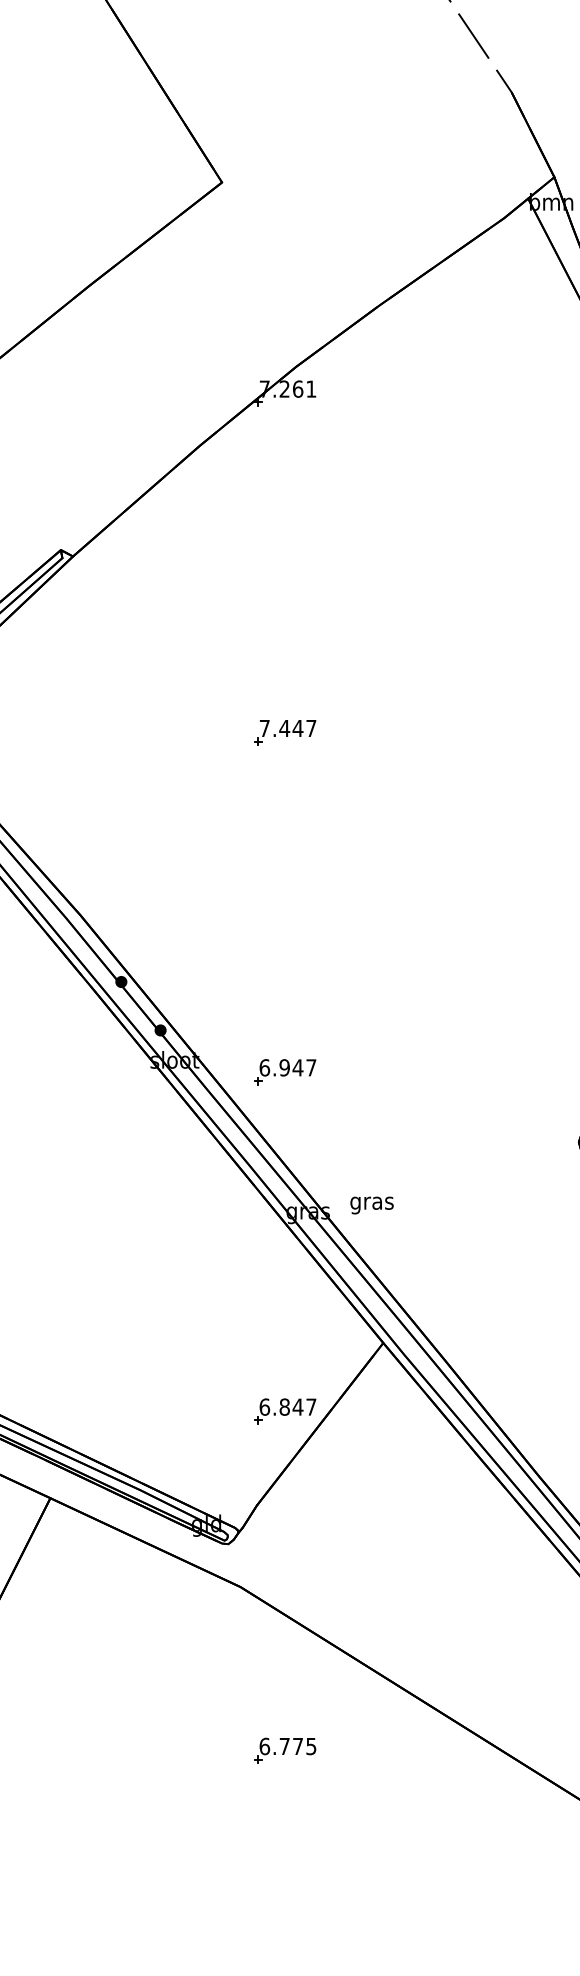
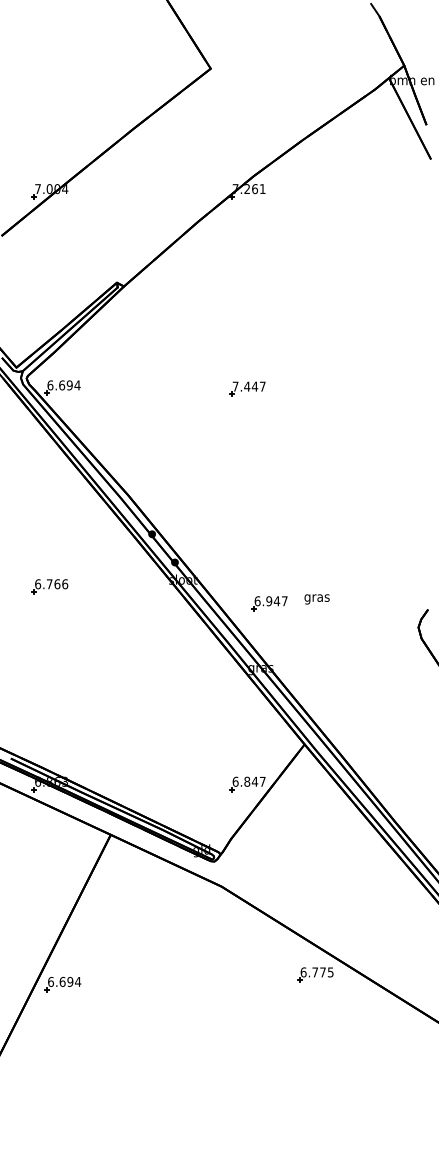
part: (285, 1071) -> (269, 603), moved
text: (371, 1205) -> (316, 599), moved
part: (285, 1750) -> (315, 974), moved

